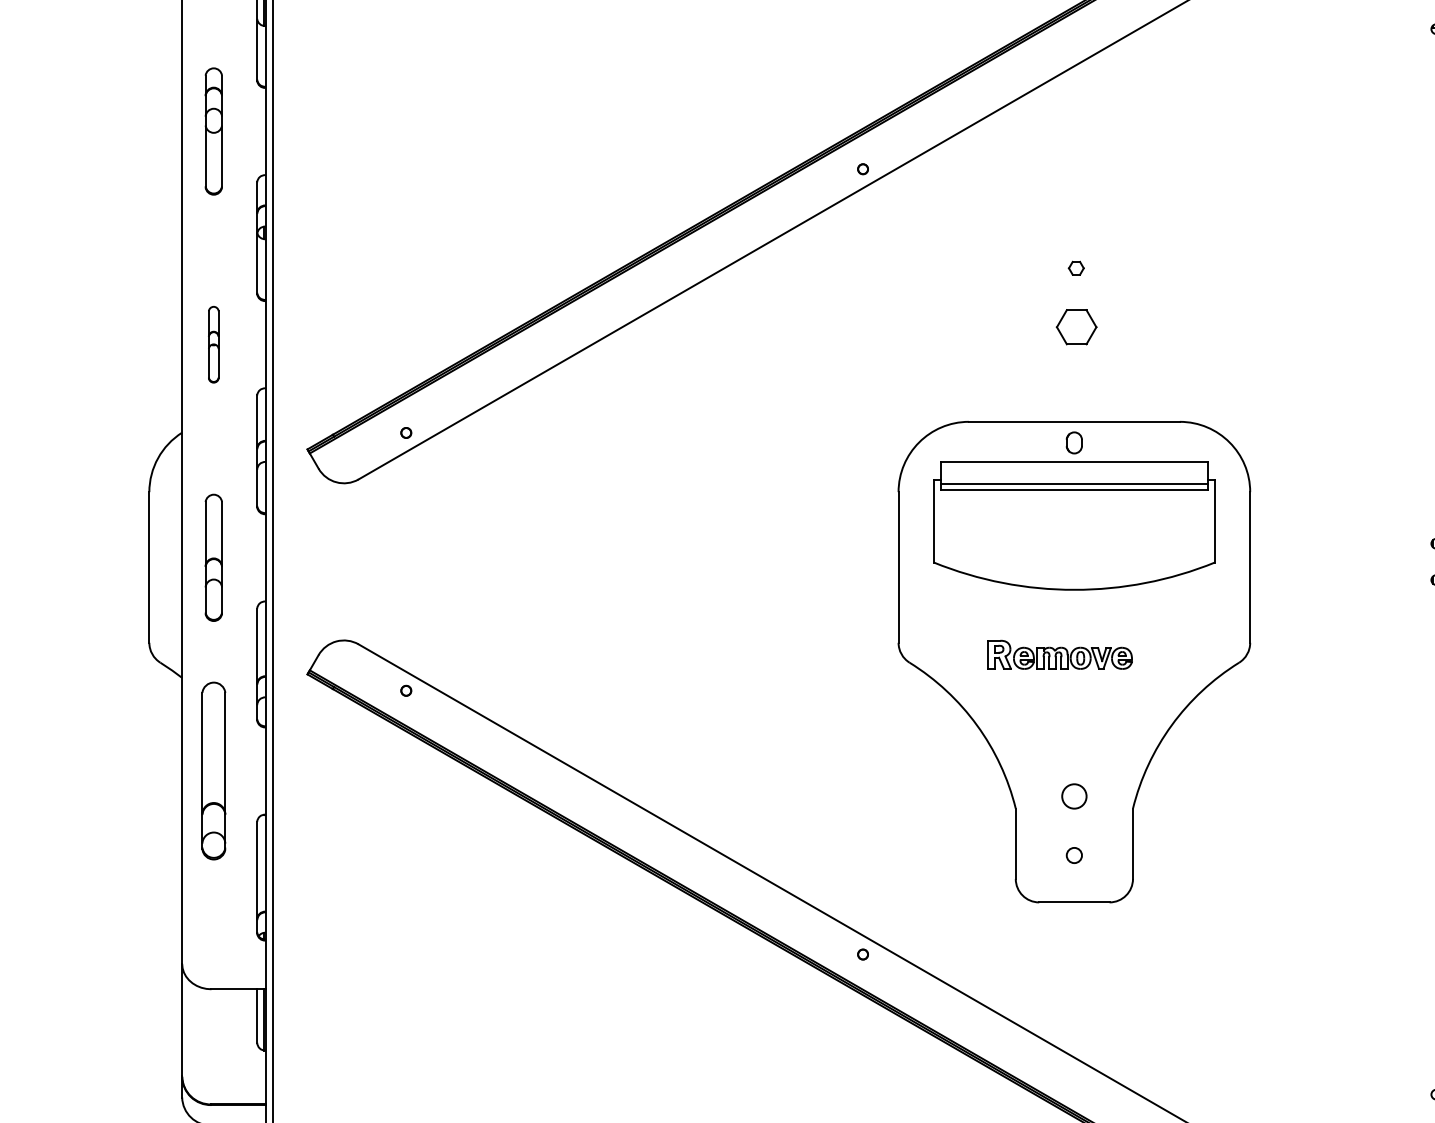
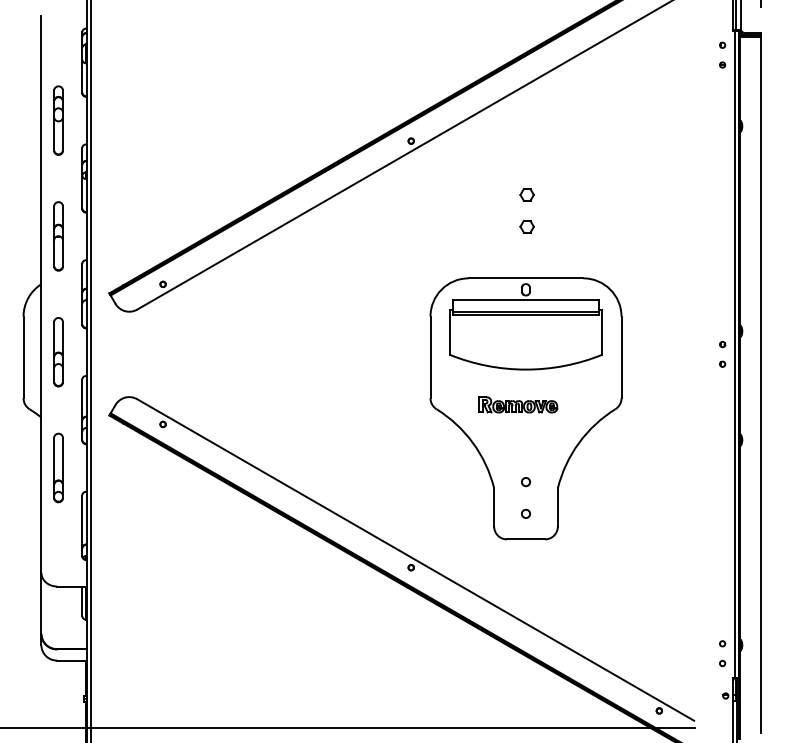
part: (1075, 267) -> (526, 194), size x1.67
part: (1075, 326) -> (526, 226), size x0.62
part: (213, 344) -> (58, 236), size x1.67
part: (213, 770) -> (58, 467), size x0.71
circle: (1073, 797) -> (525, 482), size x0.62

